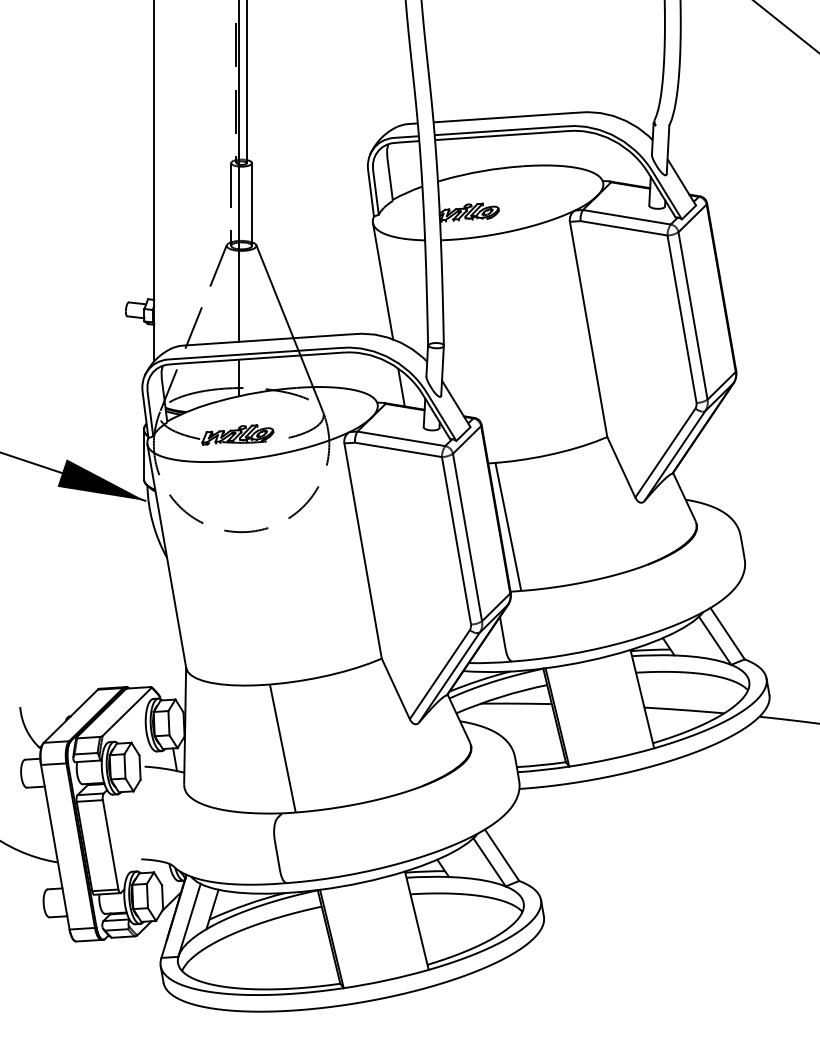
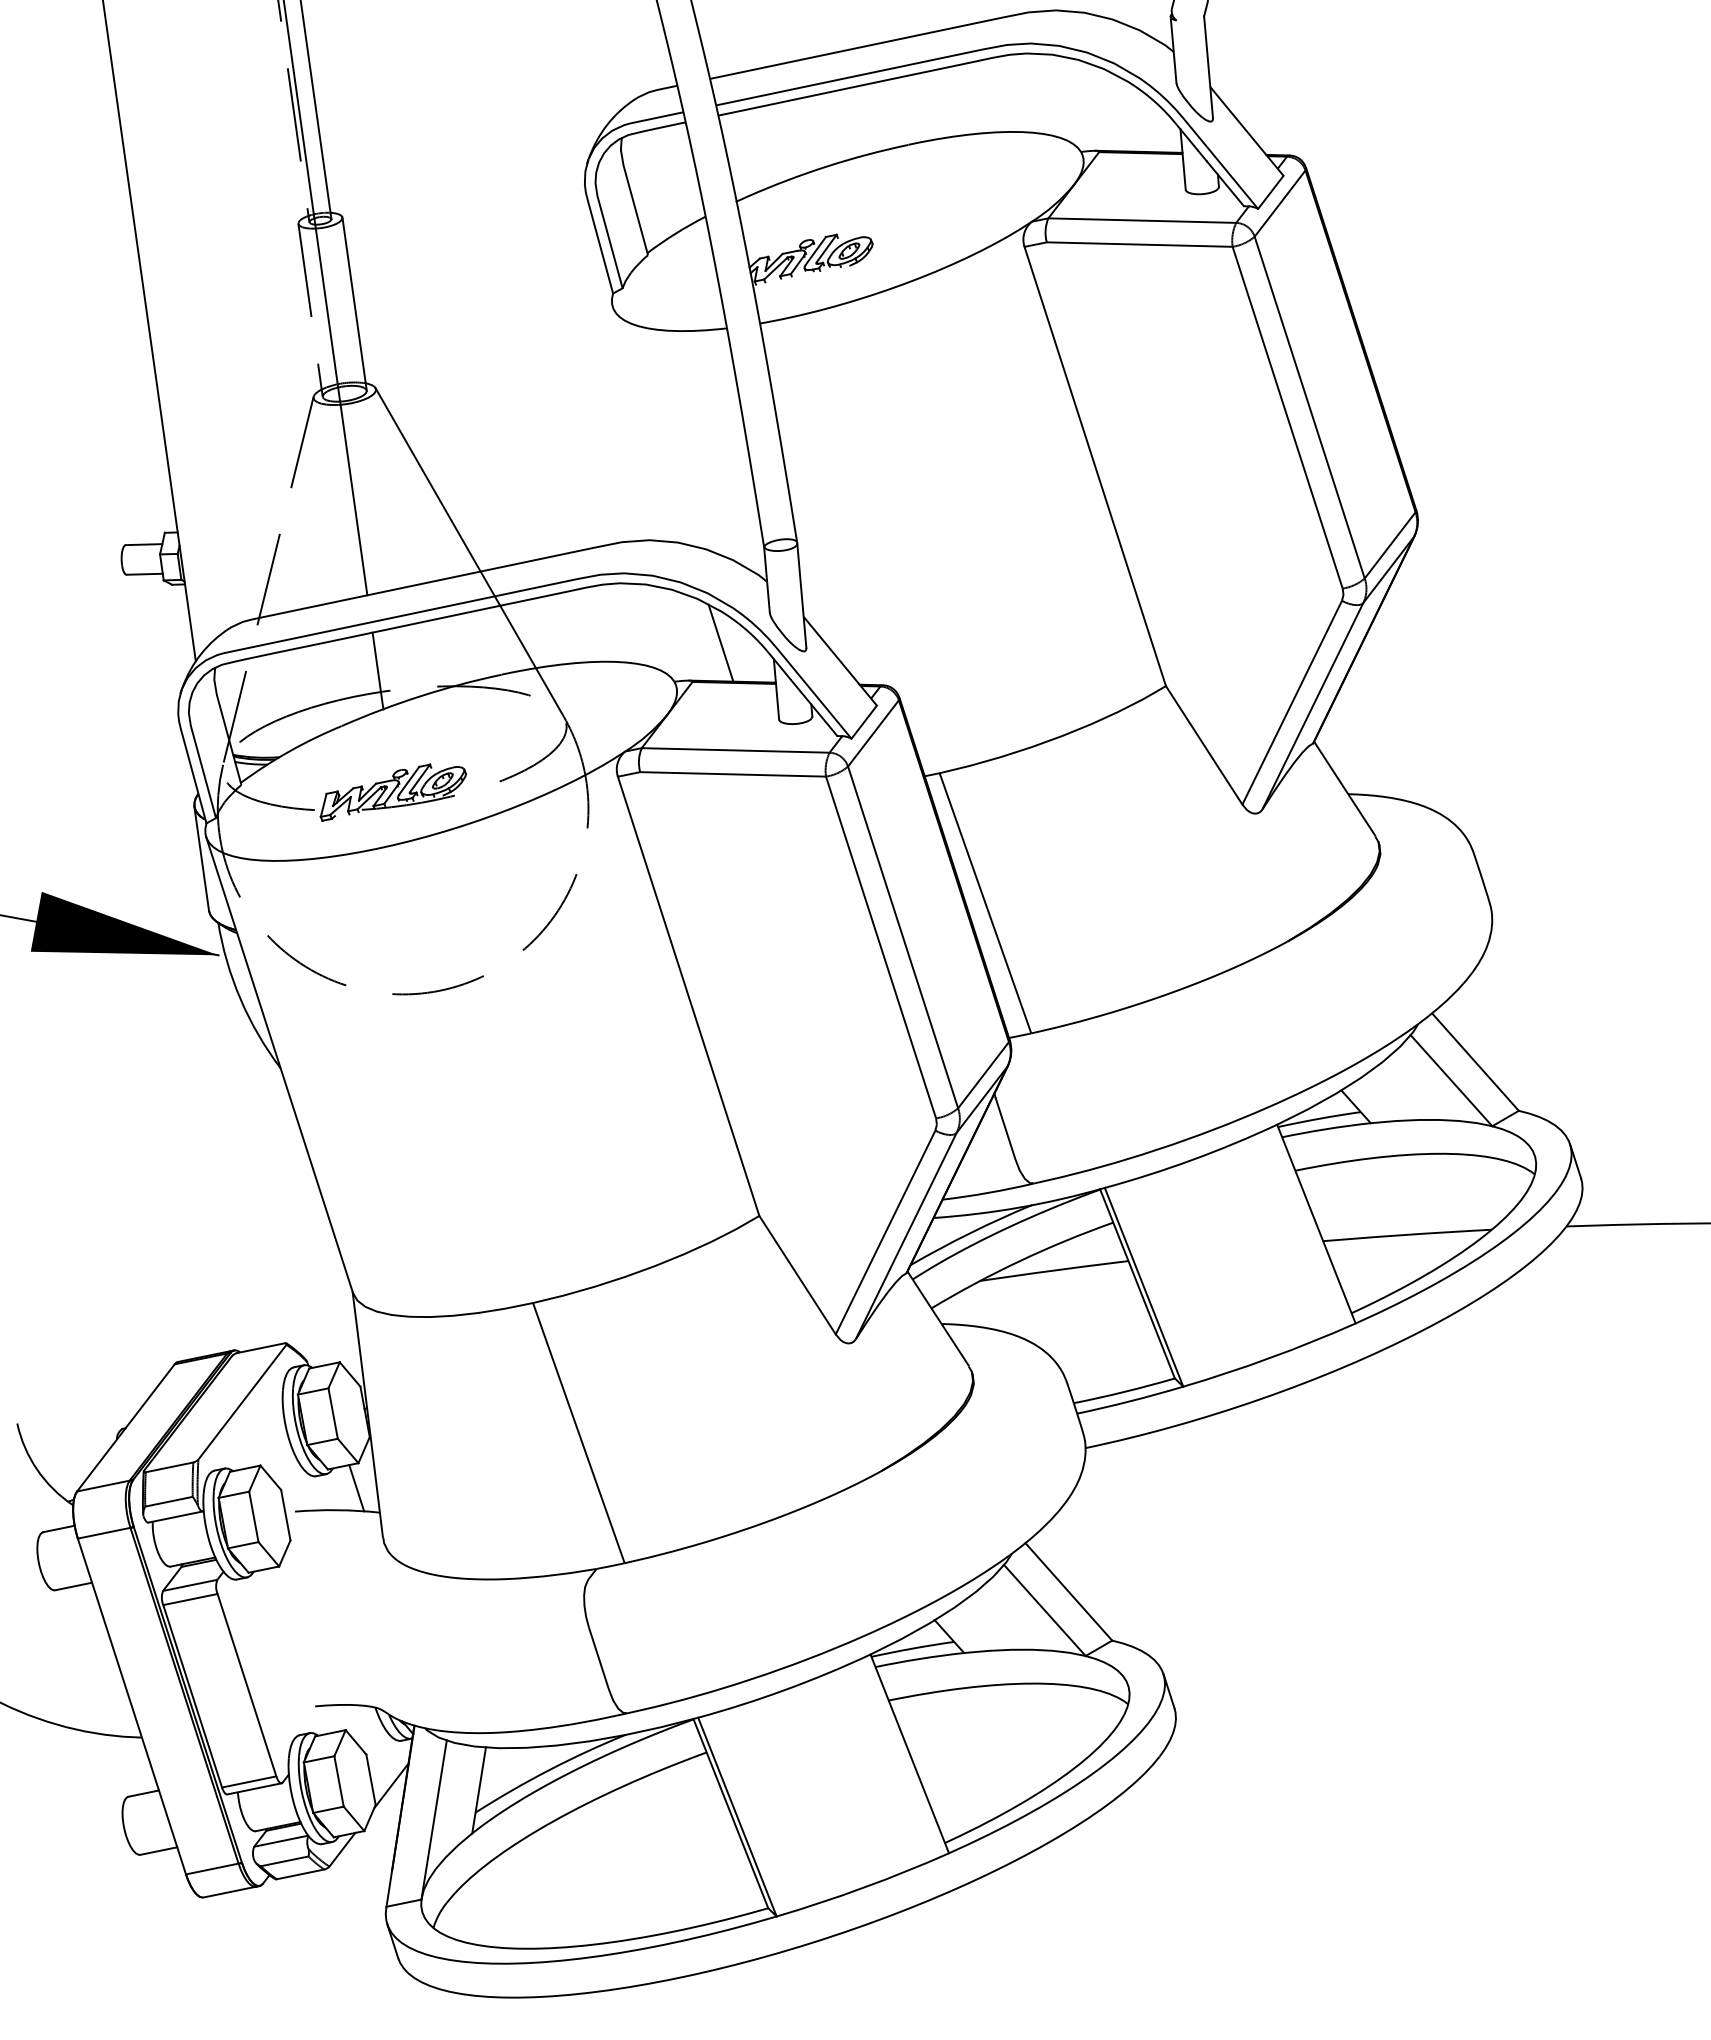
line: (382, 280) -> (649, 424), removed

